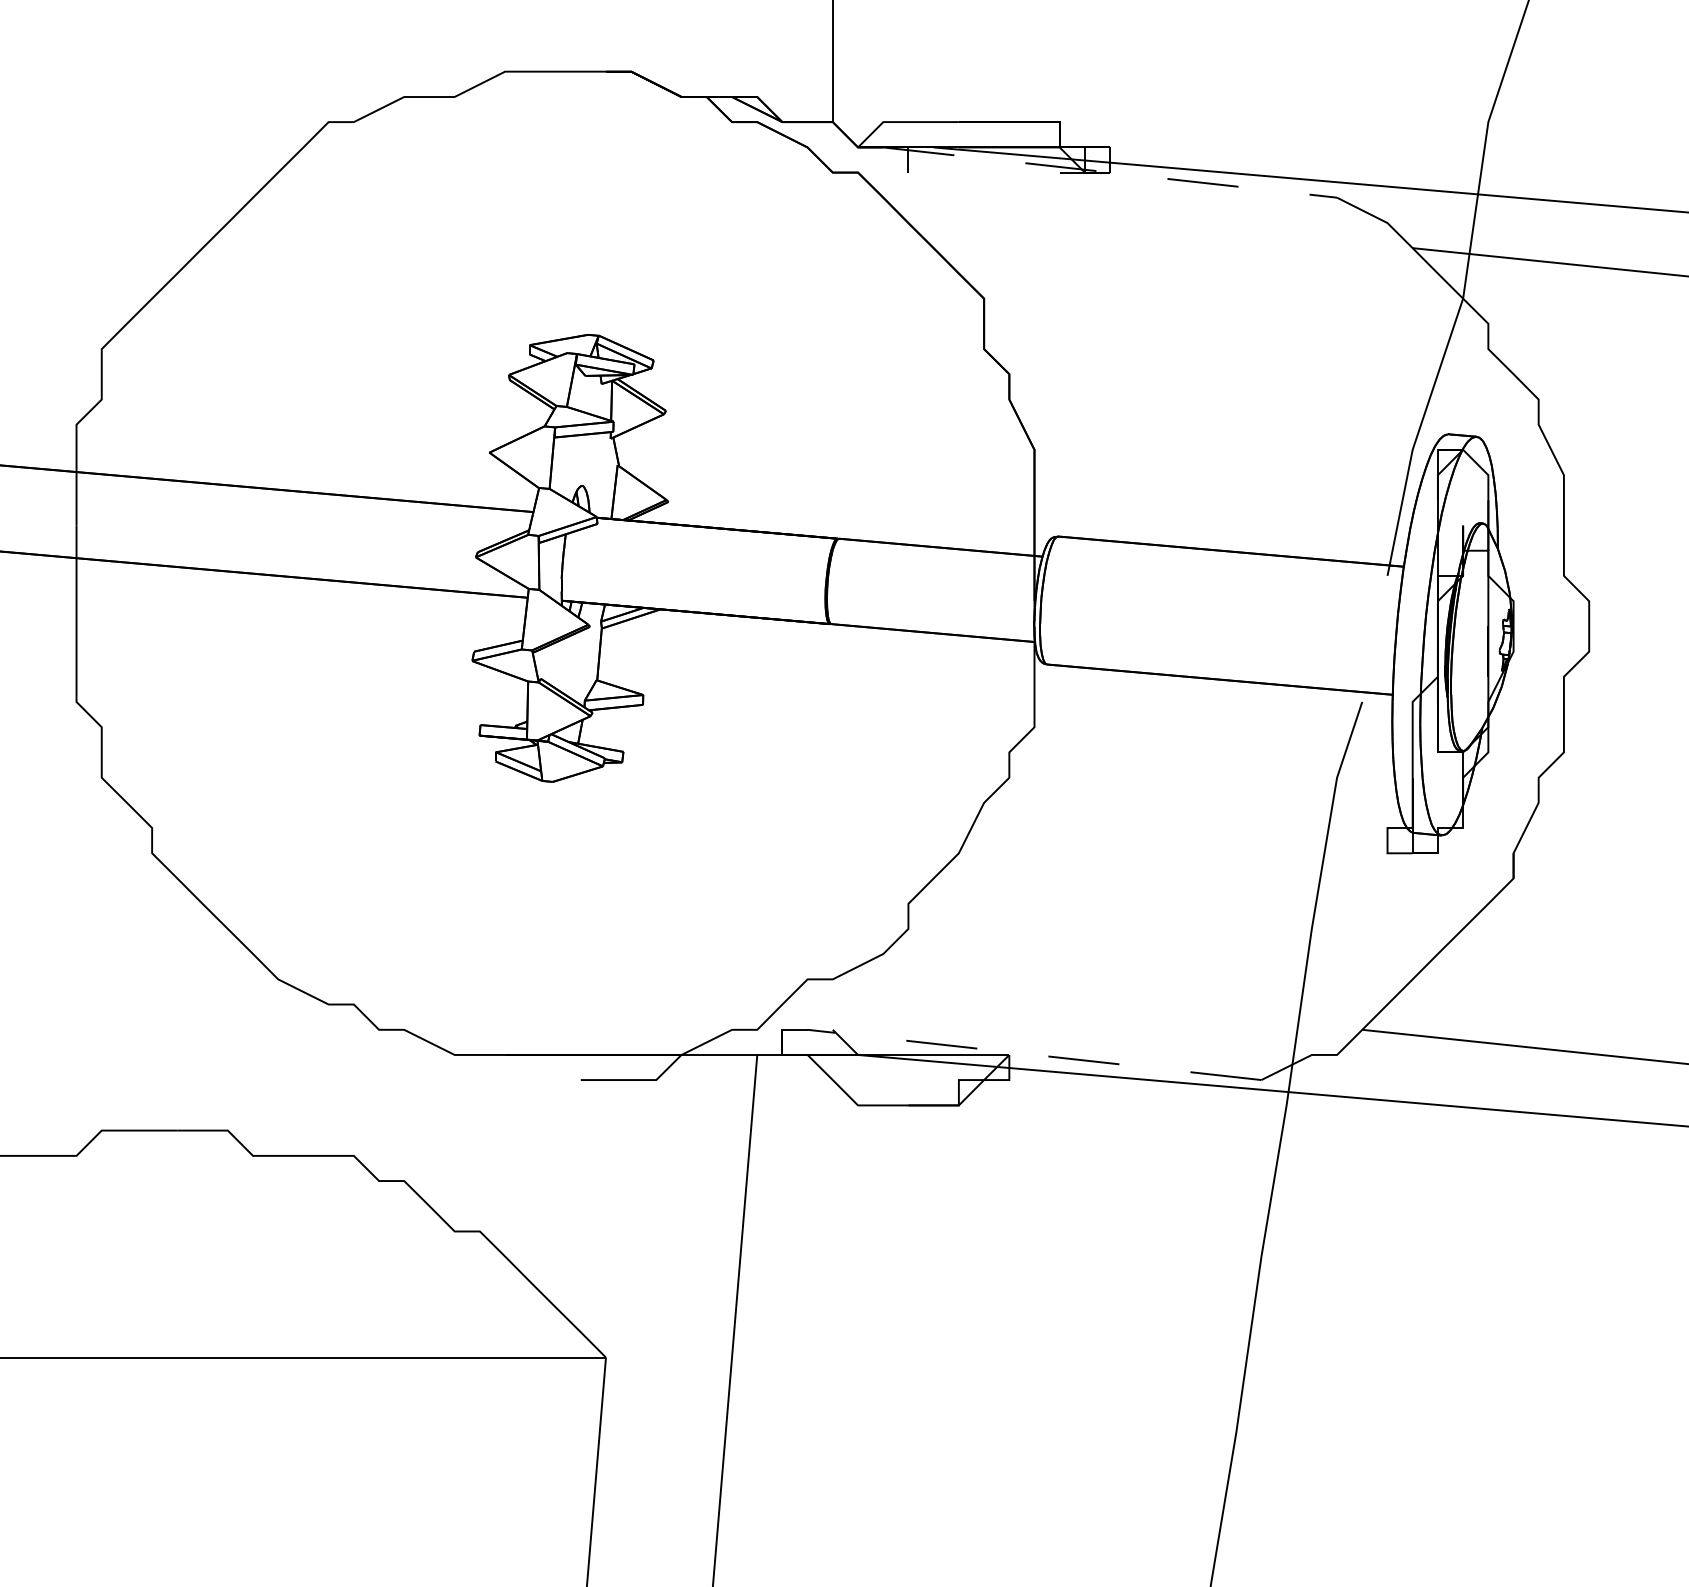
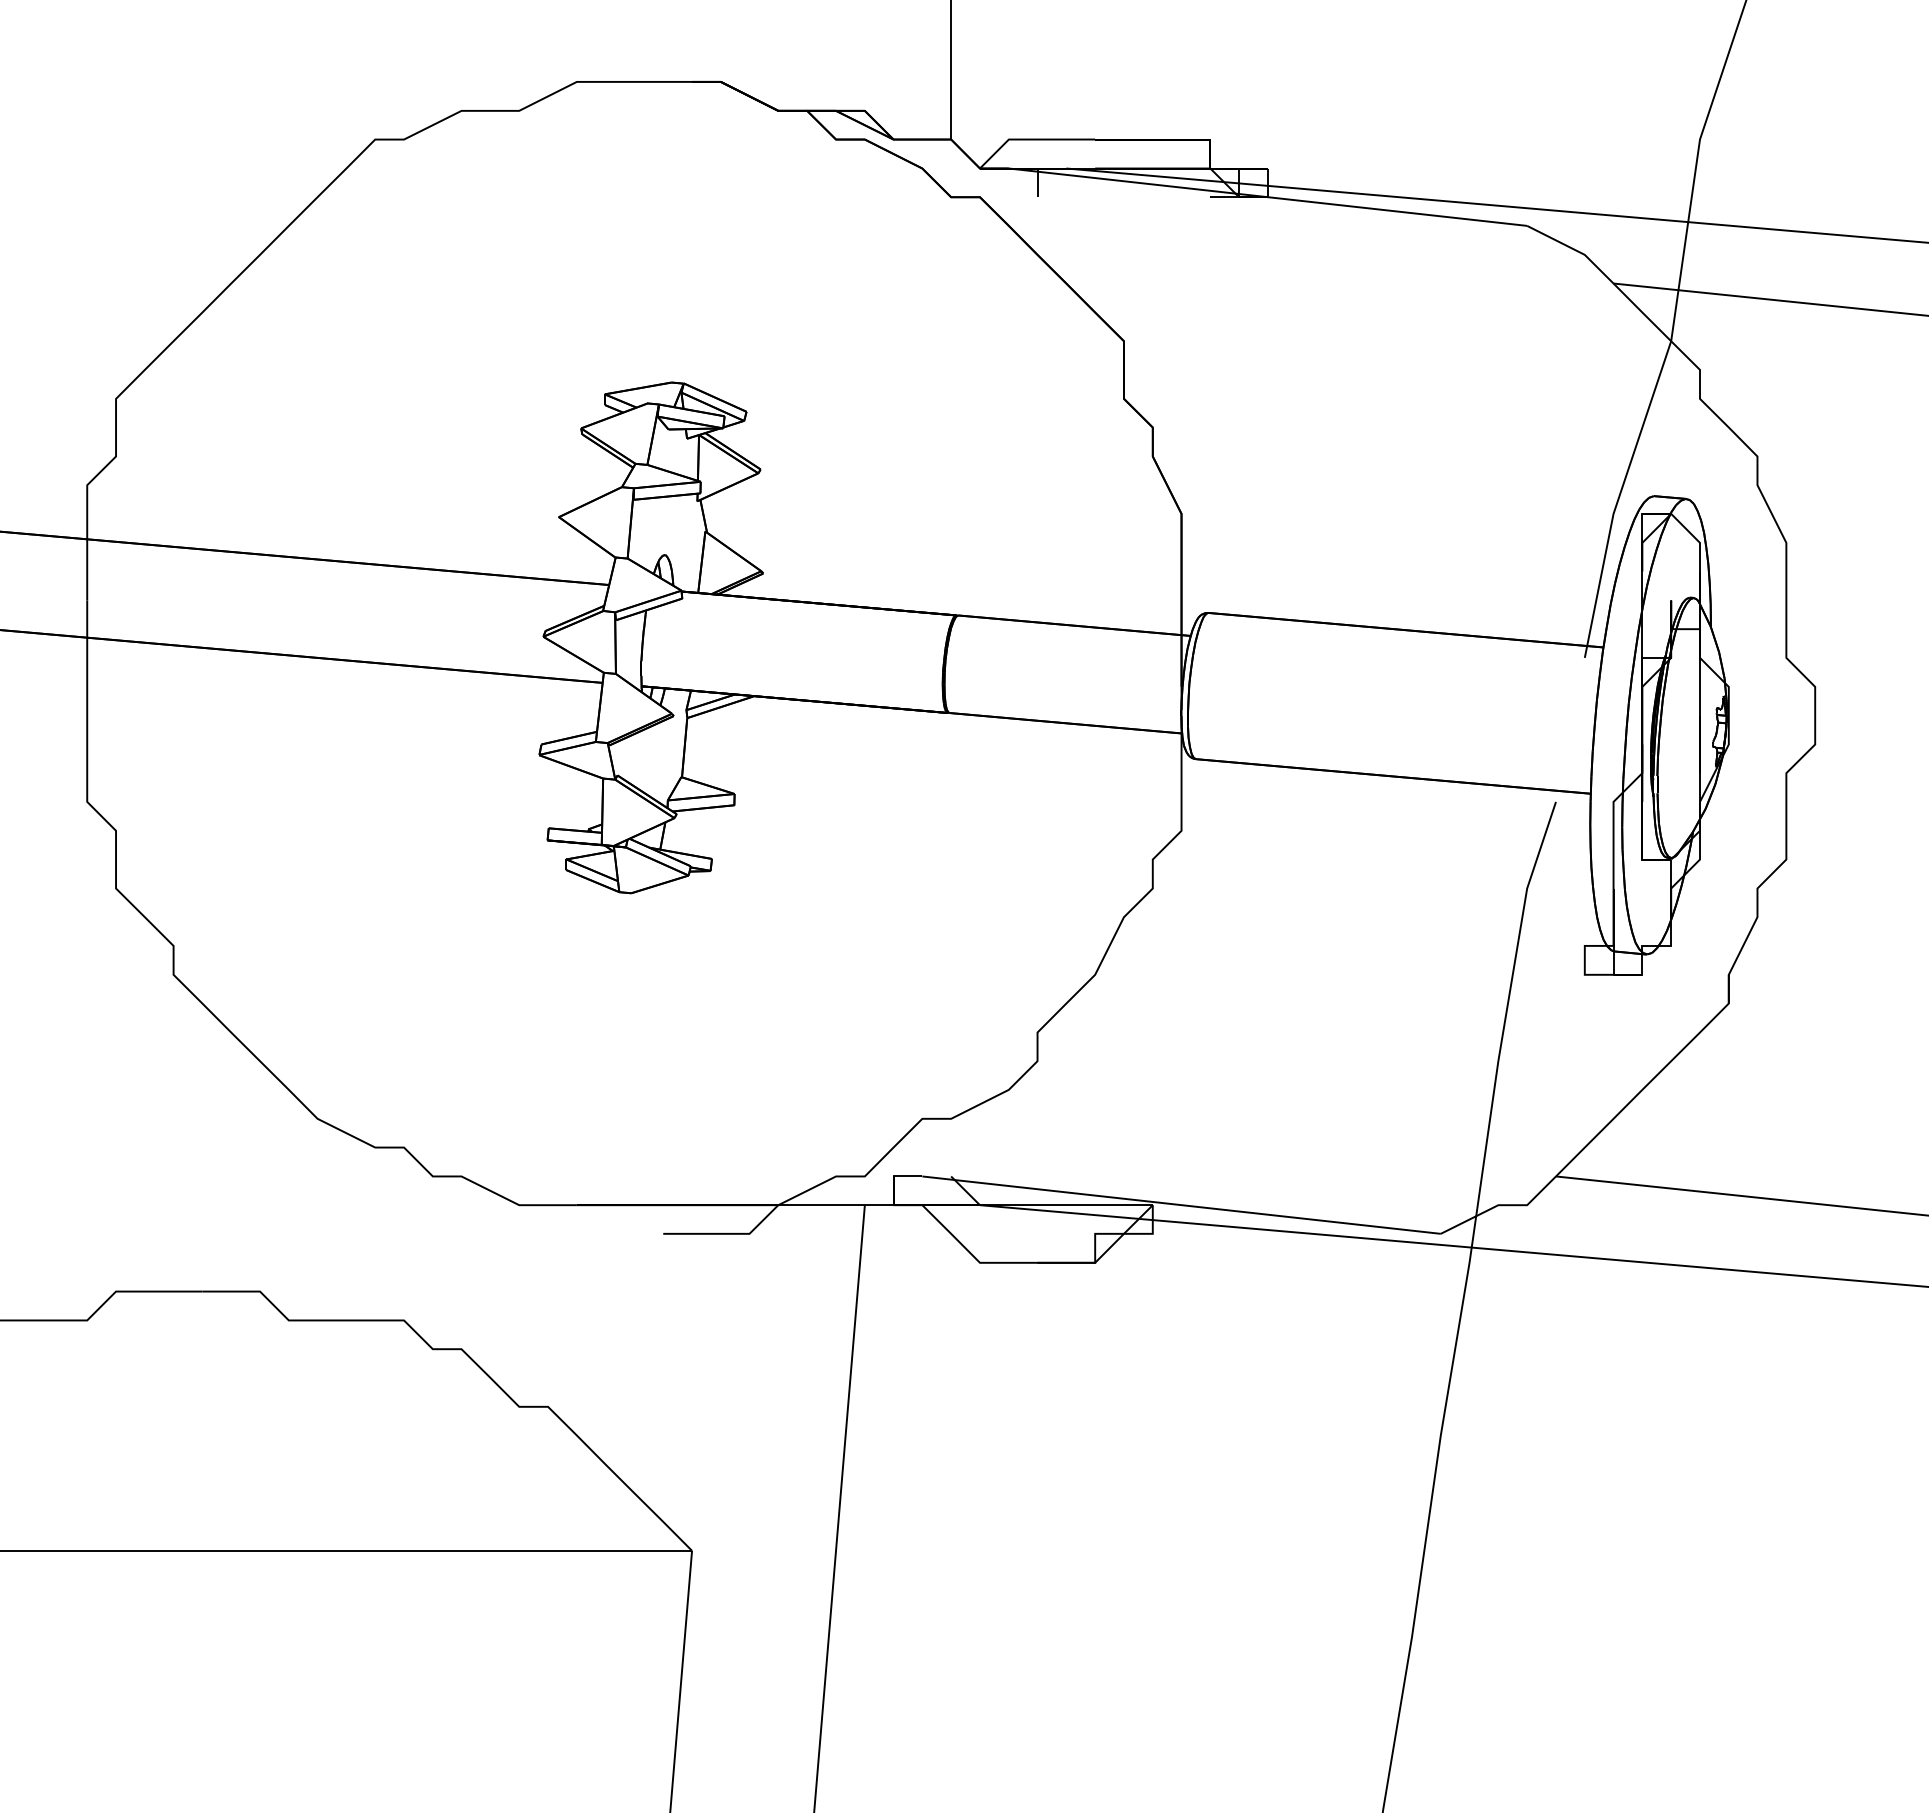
line: (1110, 172) -> (1268, 197), dashed -> solid
line: (1034, 1055) -> (1181, 1205), dashed -> solid

